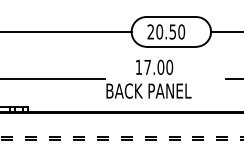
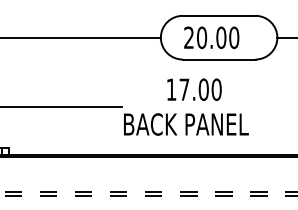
text: (172, 31) -> (220, 37), 20.50 -> 20.00

